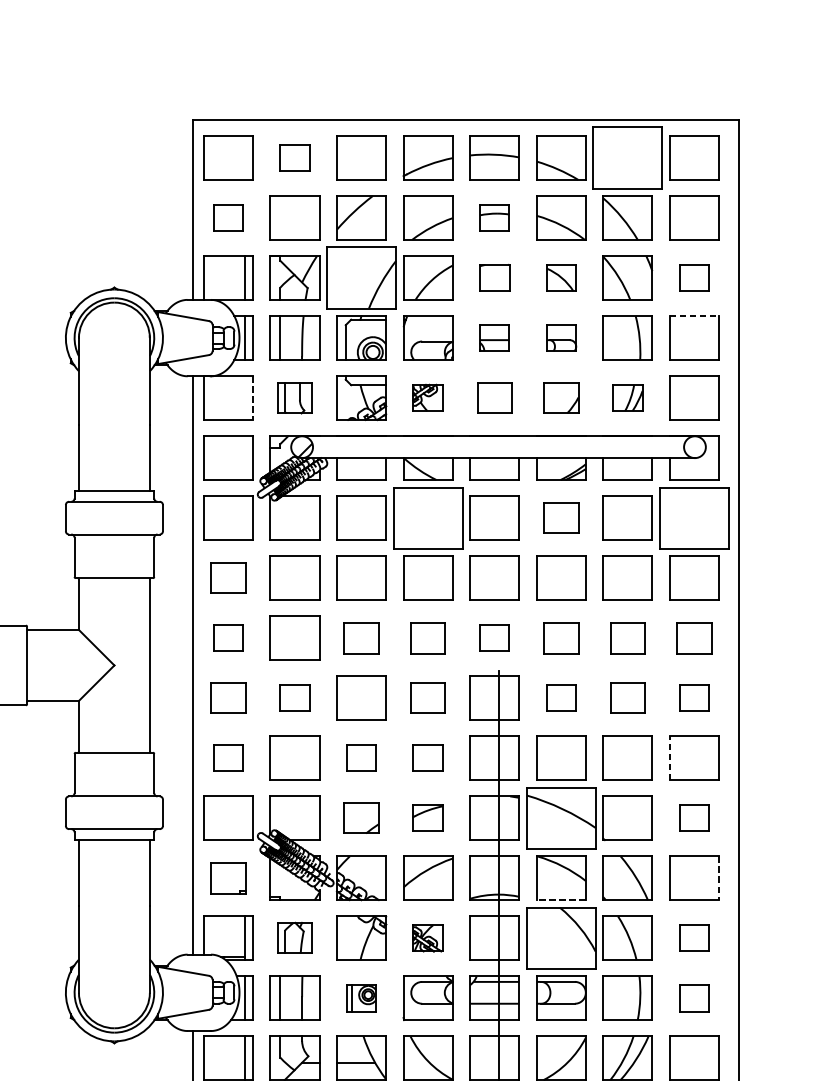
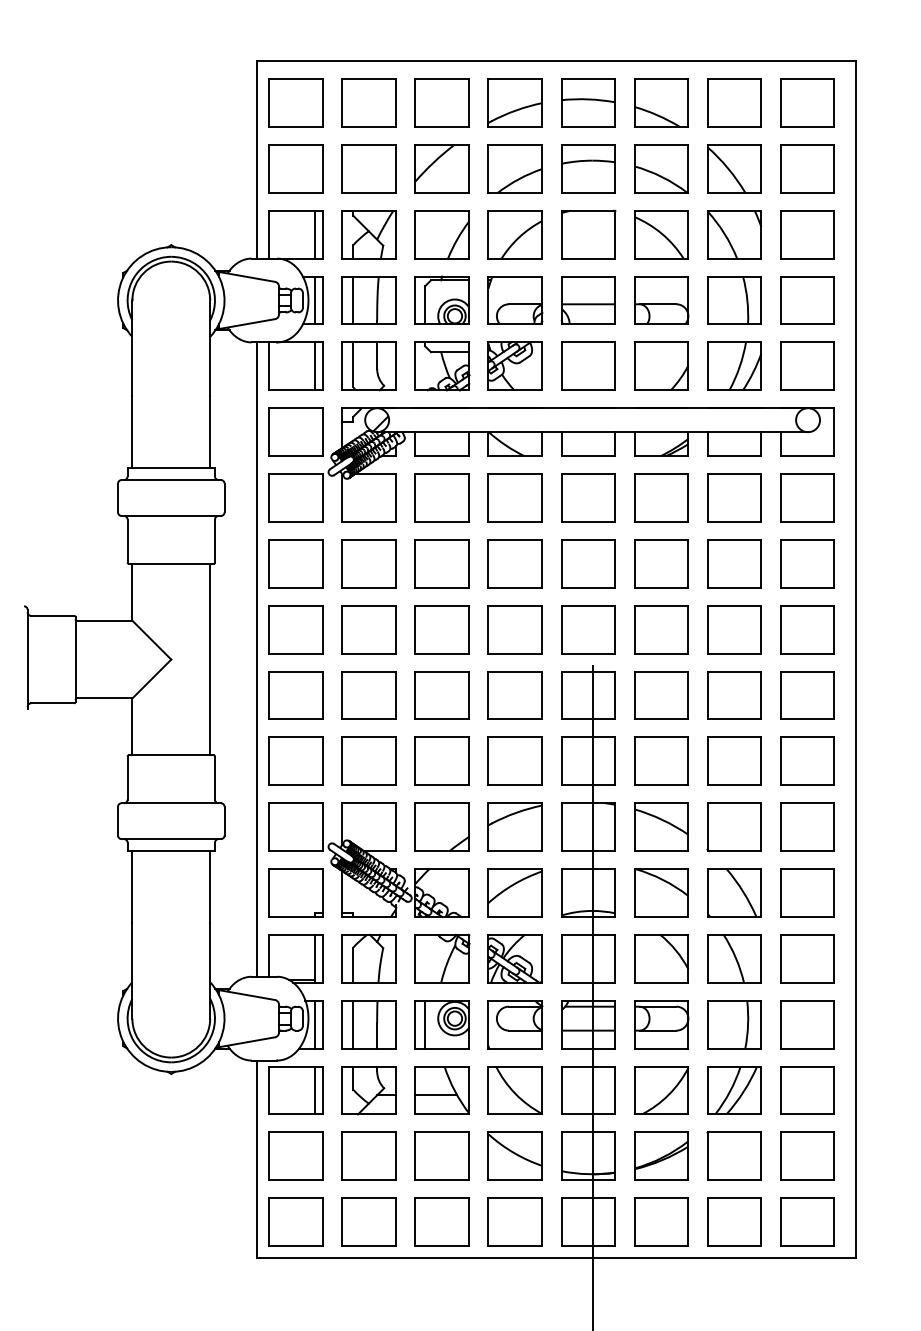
part: (294, 157) -> (368, 102), size x1.67
part: (627, 157) -> (734, 102), size x0.71
part: (227, 217) -> (295, 168), size x1.67
part: (494, 217) -> (588, 168), size x1.67
part: (360, 277) -> (441, 234), size x0.71
part: (494, 277) -> (588, 234), size x1.67
part: (561, 277) -> (661, 234), size x1.67
part: (694, 277) -> (807, 234), size x1.67
line: (694, 316) -> (807, 276), dashed -> solid
part: (493, 338) -> (587, 300), size x1.67
part: (561, 338) -> (661, 300), size x1.67
part: (427, 397) -> (514, 365), size x1.67
part: (494, 397) -> (588, 365), size x1.43
part: (561, 397) -> (661, 365), size x1.43
part: (627, 397) -> (734, 365), size x1.67
line: (244, 398) -> (314, 366), added
line: (253, 398) -> (323, 366), dashed -> solid
part: (294, 398) -> (368, 366), size x1.43
part: (427, 517) -> (514, 497), size x0.71
part: (561, 517) -> (661, 497), size x1.43
part: (694, 517) -> (807, 497), size x0.71
part: (227, 577) -> (295, 563), size x1.43
part: (227, 638) -> (295, 629), size x1.67
part: (360, 638) -> (441, 629), size x1.43
part: (427, 638) -> (514, 629), size x1.43
part: (494, 638) -> (588, 629), size x1.67
part: (561, 638) -> (661, 629), size x1.43
part: (627, 638) -> (734, 629), size x1.43
part: (694, 638) -> (807, 629), size x1.43
part: (227, 698) -> (295, 695), size x1.43
part: (294, 698) -> (368, 695), size x1.67
part: (427, 698) -> (514, 695), size x1.43
part: (561, 698) -> (661, 695), size x1.67
part: (627, 698) -> (734, 695), size x1.43
part: (694, 698) -> (807, 695), size x1.67
part: (227, 757) -> (295, 760), size x1.67
part: (360, 757) -> (441, 760), size x1.67
part: (427, 757) -> (514, 760), size x1.67
line: (669, 758) -> (780, 761), dashed -> solid
part: (360, 817) -> (441, 826), size x1.43
part: (427, 817) -> (514, 826), size x1.67
part: (561, 817) -> (661, 826), size x0.71
part: (694, 817) -> (807, 826), size x1.67
part: (227, 877) -> (295, 892), size x1.43
line: (719, 877) -> (834, 892), dashed -> solid
line: (561, 899) -> (661, 916), dashed -> solid
part: (294, 937) -> (368, 958), size x1.43
part: (427, 937) -> (514, 958), size x1.67
part: (561, 937) -> (661, 958), size x0.71
part: (694, 937) -> (807, 958), size x1.67
part: (360, 998) -> (441, 1024), size x1.67
part: (694, 998) -> (807, 1024), size x1.67

